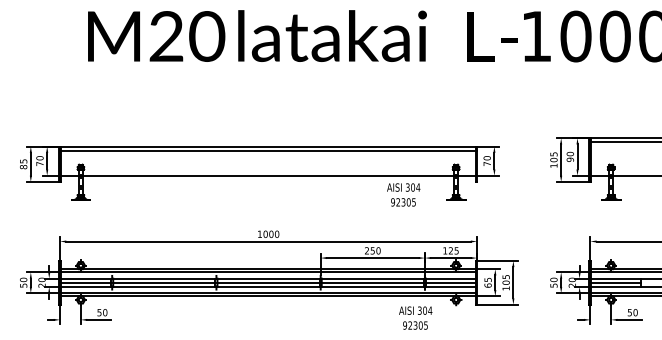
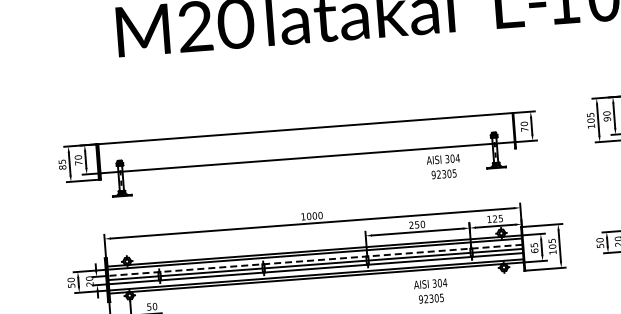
line: (268, 150) -> (305, 132), removed
line: (268, 278) -> (315, 260), solid -> dashed
text: (415, 317) -> (430, 290), moved

